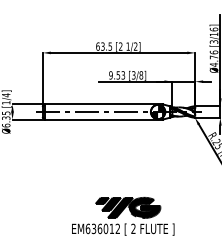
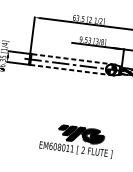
line: (103, 104) -> (73, 59), solid -> dashed
line: (103, 119) -> (71, 70), solid -> dashed
text: (105, 228) -> (63, 147), EM636012 -> EM608011

